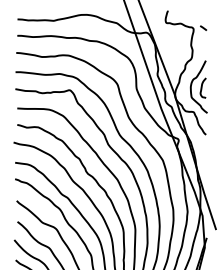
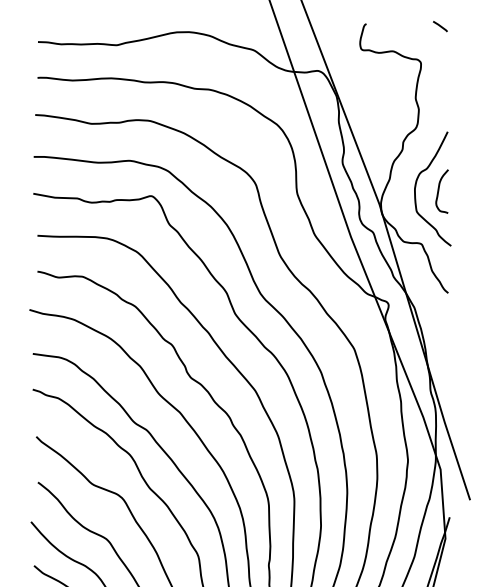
line: (203, 27) -> (440, 24), moved

